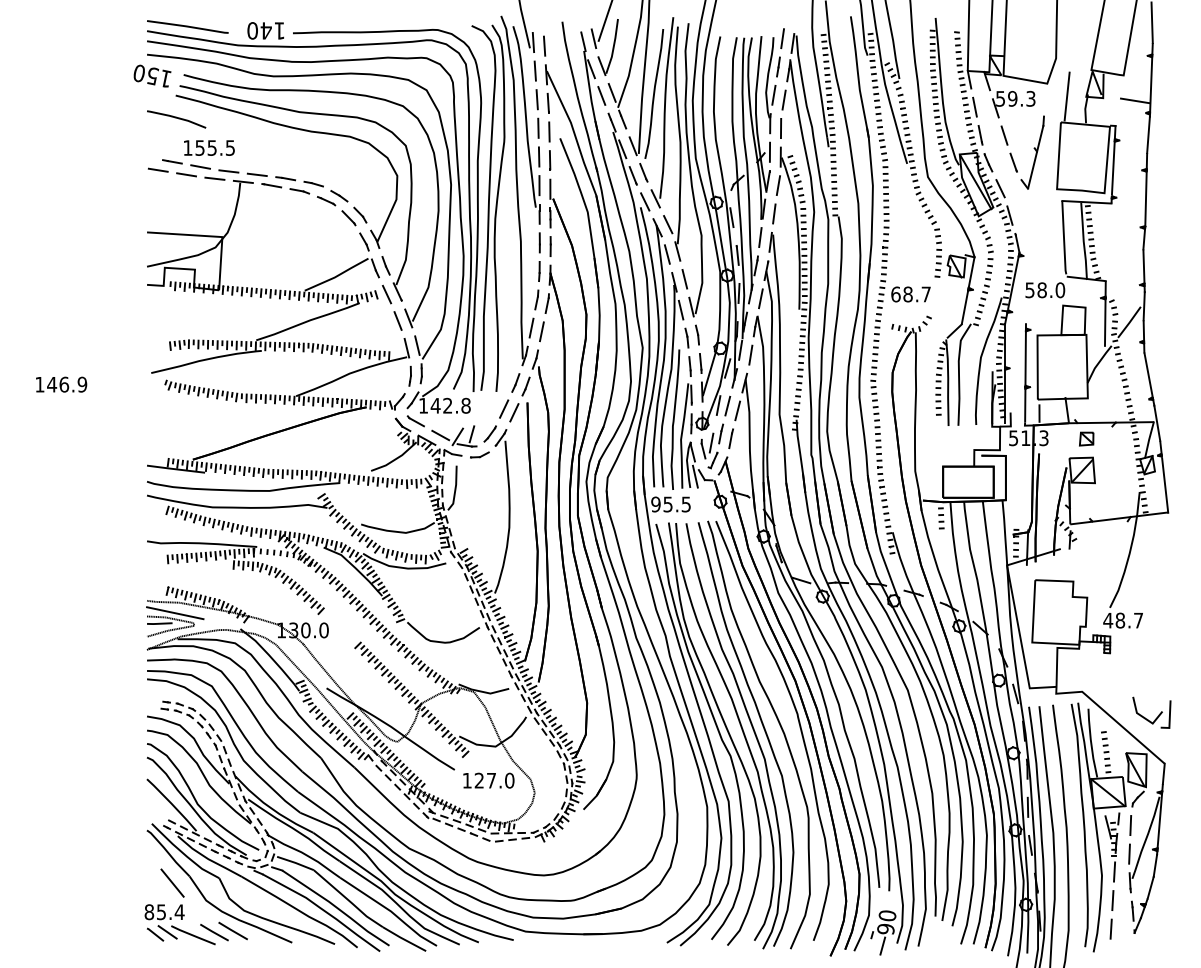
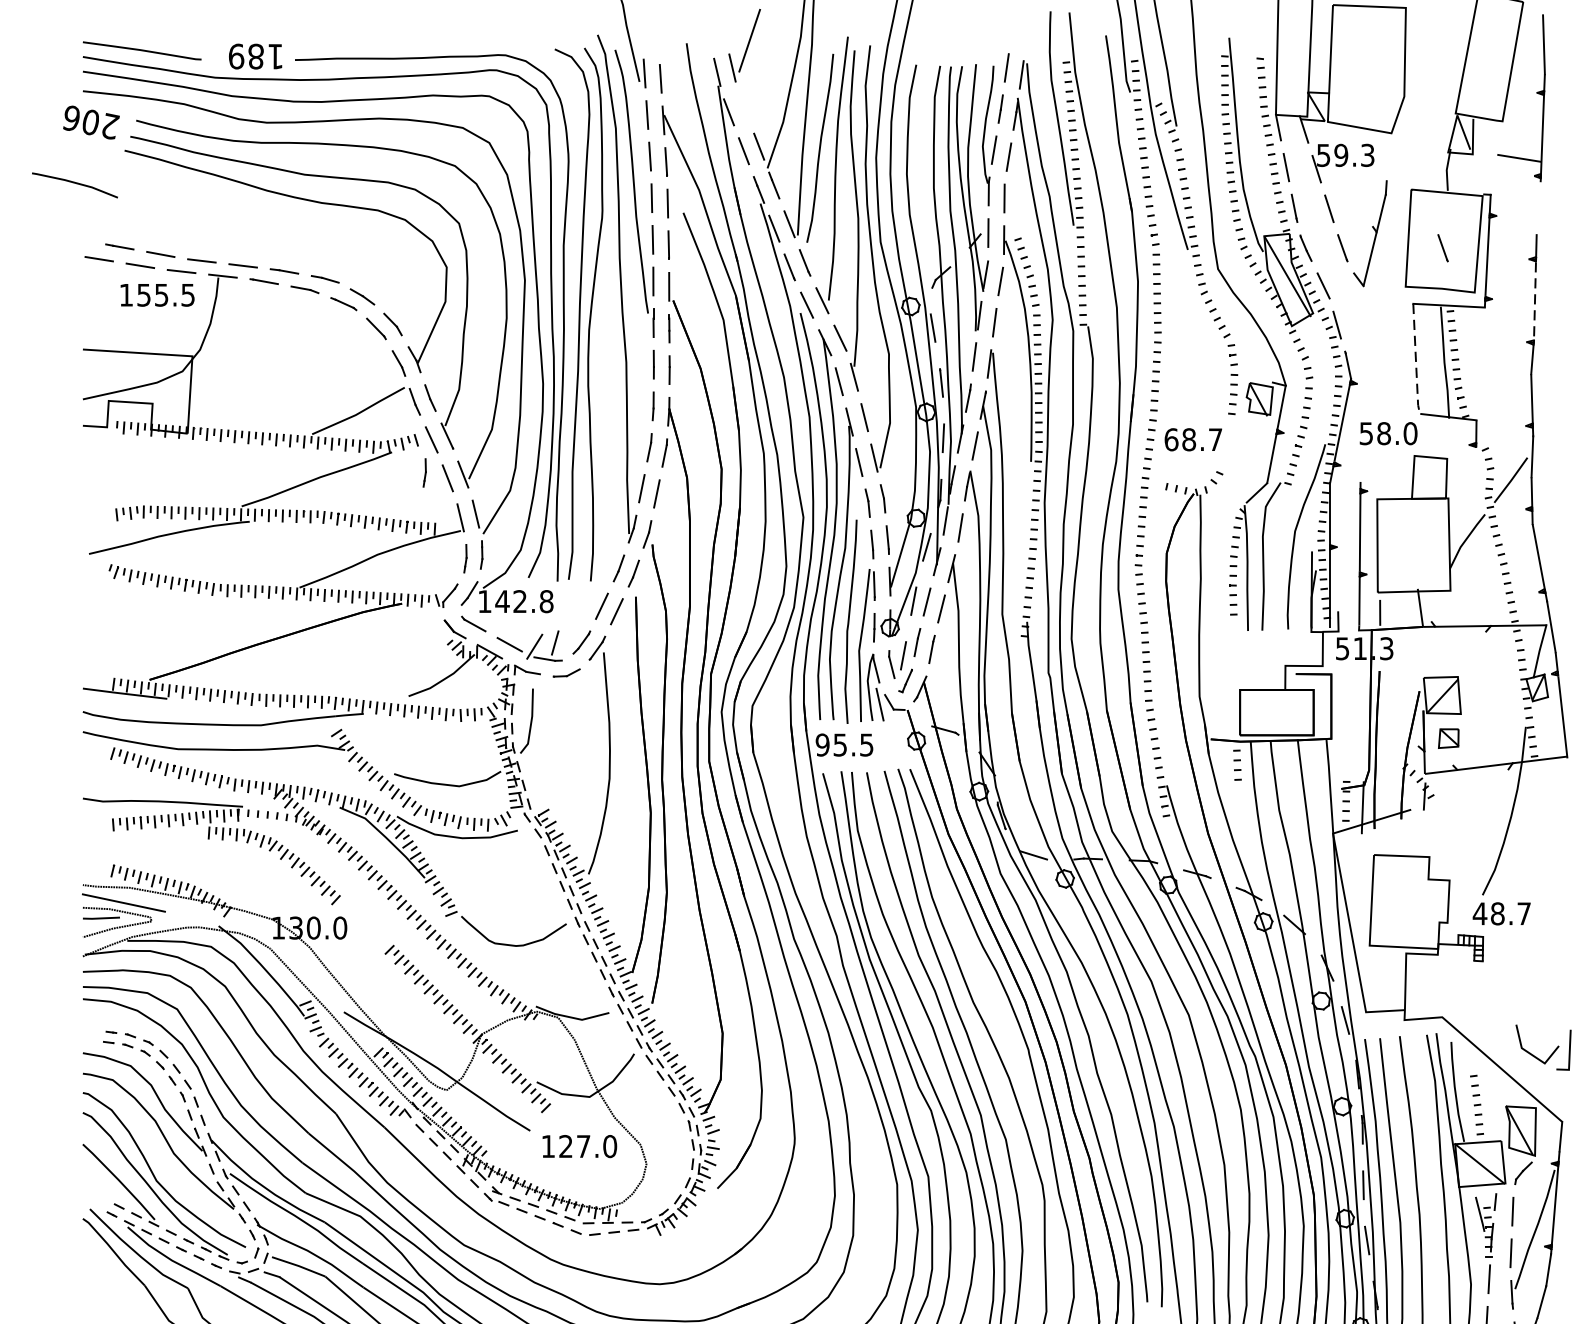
text: (259, 30) -> (246, 56), 140 -> 189
part: (607, 47) -> (752, 80), removed
text: (152, 75) -> (90, 121), 150 -> 206
line: (1066, 96) -> (1419, 151), removed
line: (176, 118) -> (74, 183), moved
line: (1148, 134) -> (1538, 207), removed
text: (209, 147) -> (157, 294), moved
line: (1082, 162) -> (1442, 247), added
line: (1145, 199) -> (1534, 301), solid -> dashed
line: (1064, 238) -> (1416, 358), solid -> dashed
line: (382, 317) -> (425, 473), added
line: (1104, 322) -> (1474, 480), removed
part: (1086, 438) -> (1448, 737), moved
line: (172, 882) -> (119, 1294), removed

